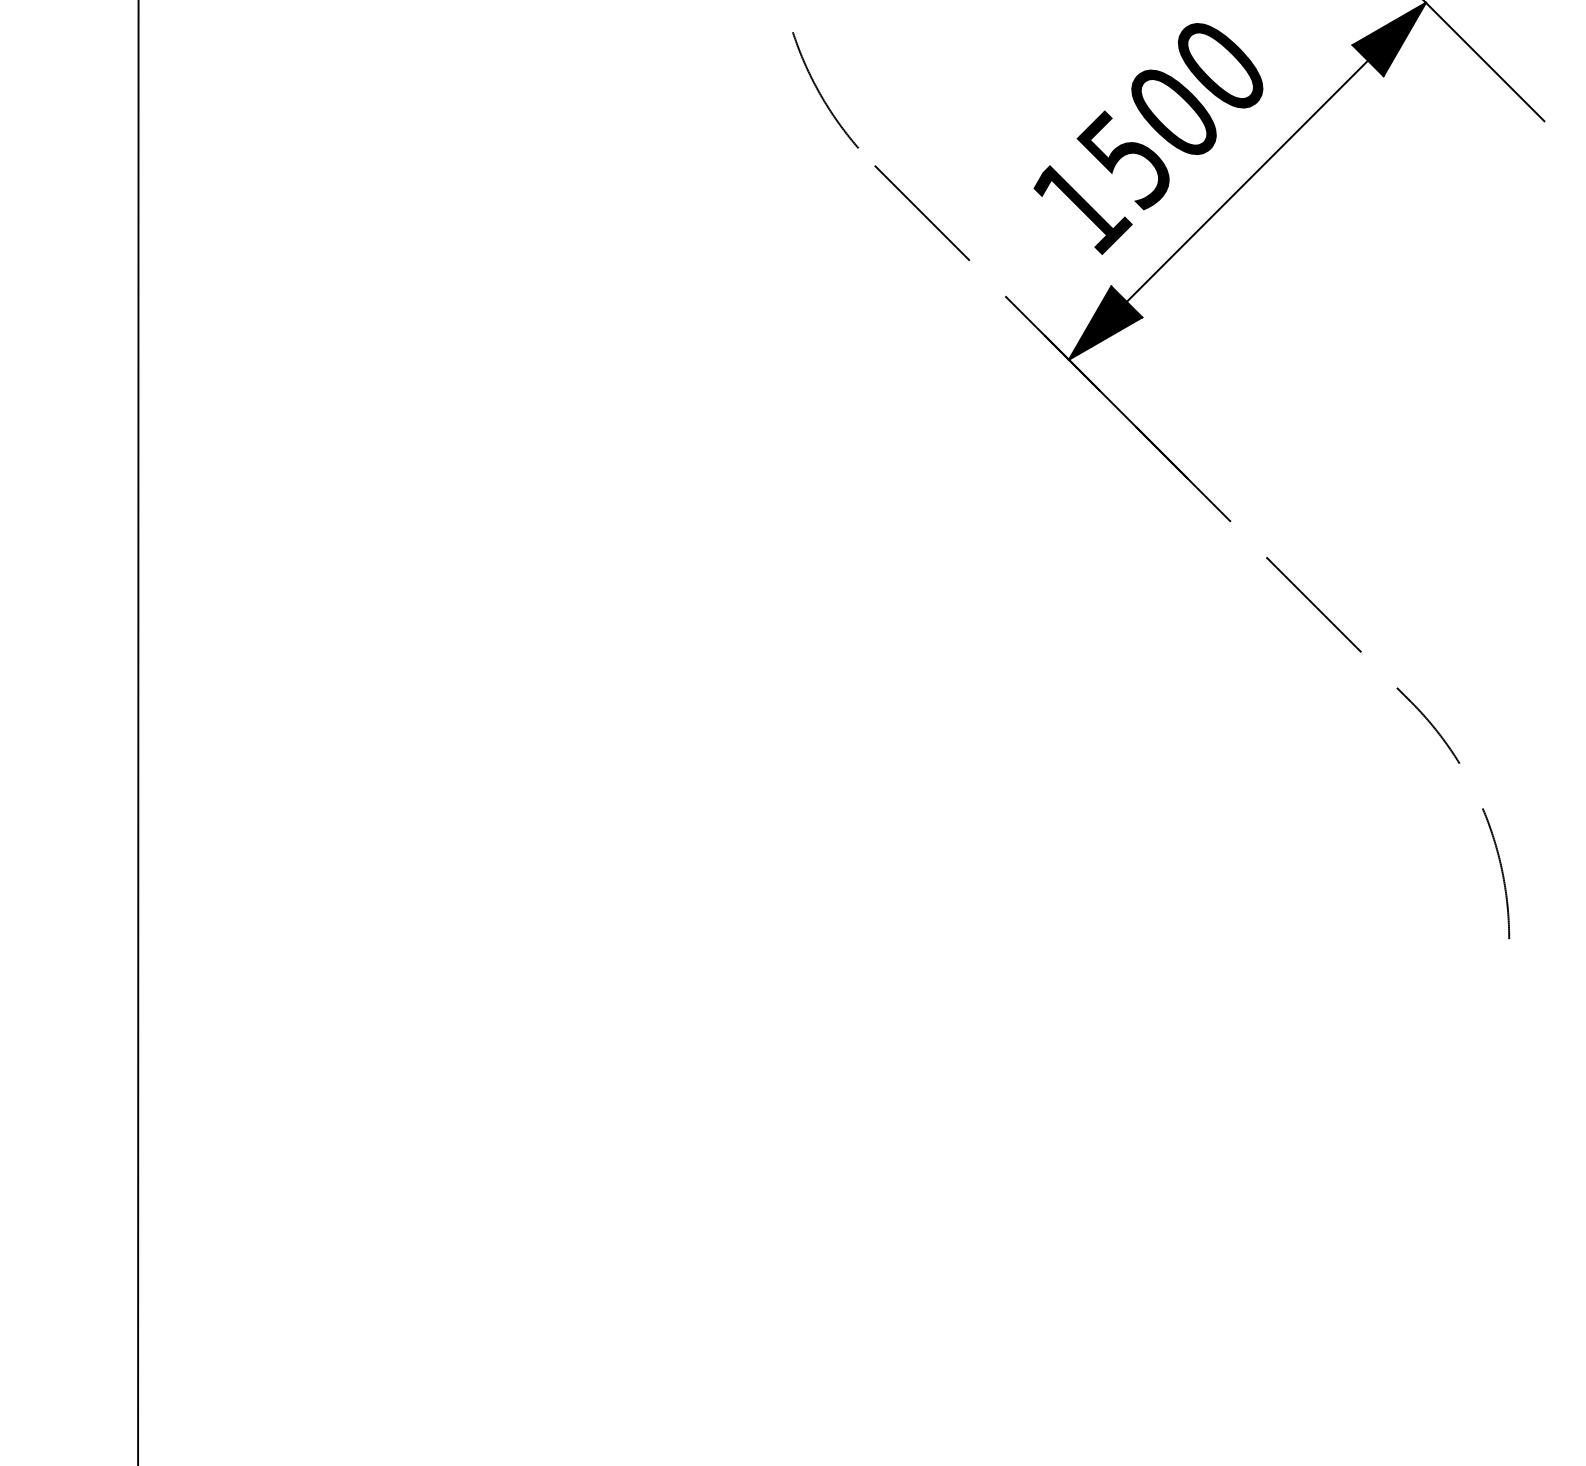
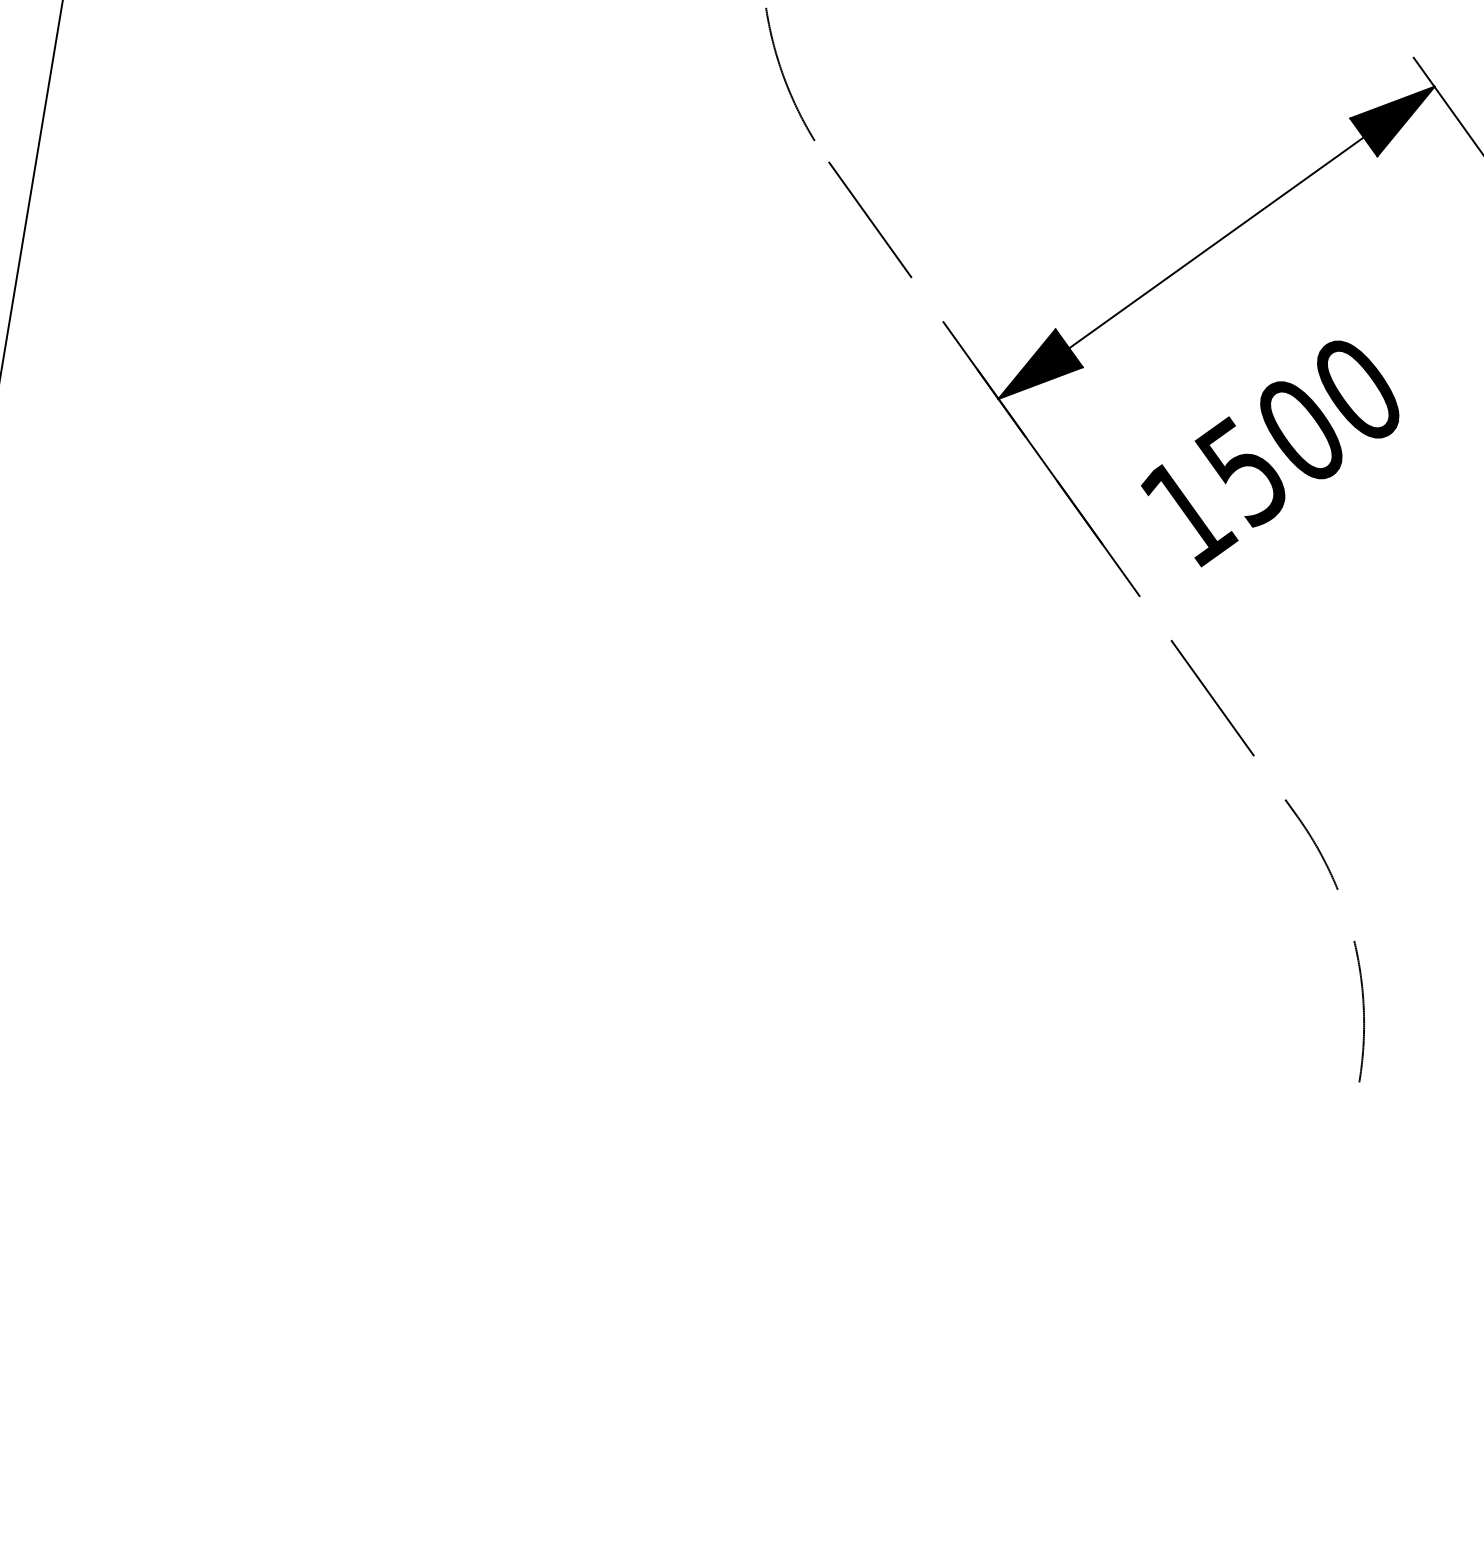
text: (1148, 138) -> (1270, 453), moved

